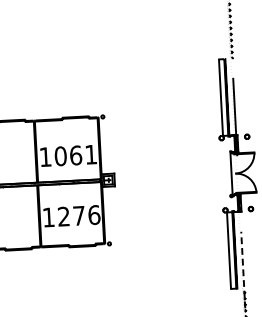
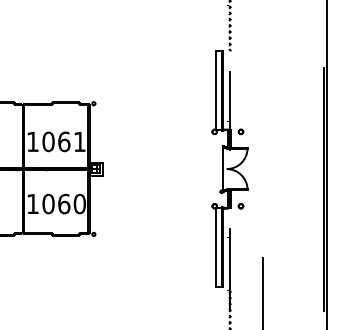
text: (79, 215) -> (64, 203), 1276 -> 1060
line: (242, 269) -> (229, 267), dashed -> solid

